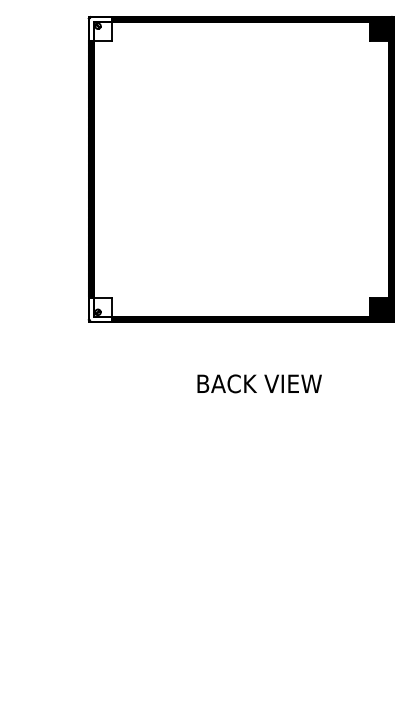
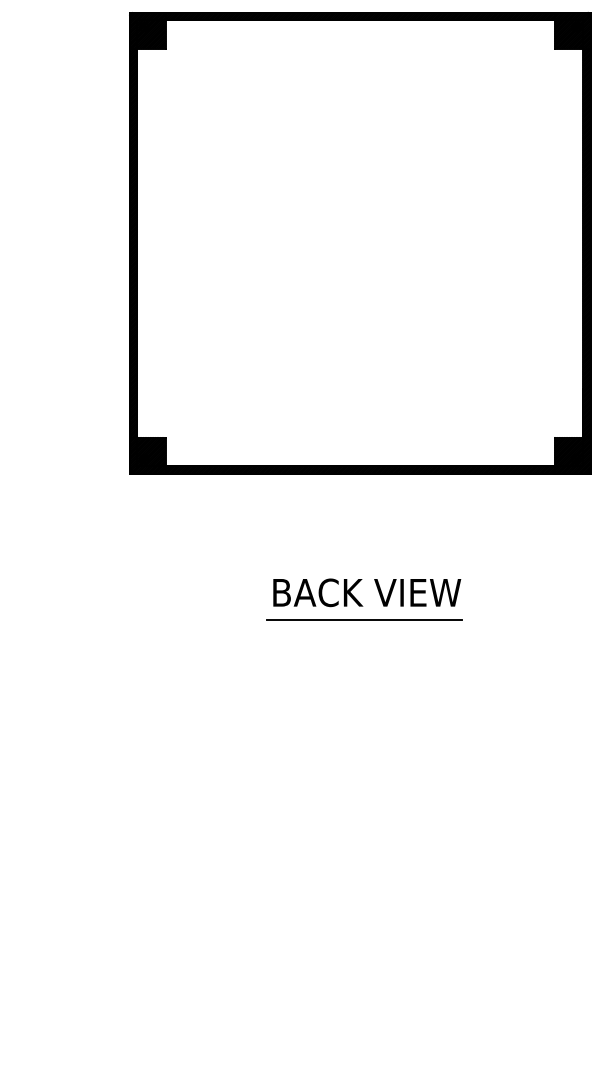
hatch: (100, 28) -> (147, 30), added
hatch: (100, 309) -> (147, 454), added
text: (259, 383) -> (366, 592), moved
line: (243, 419) -> (363, 620), added

